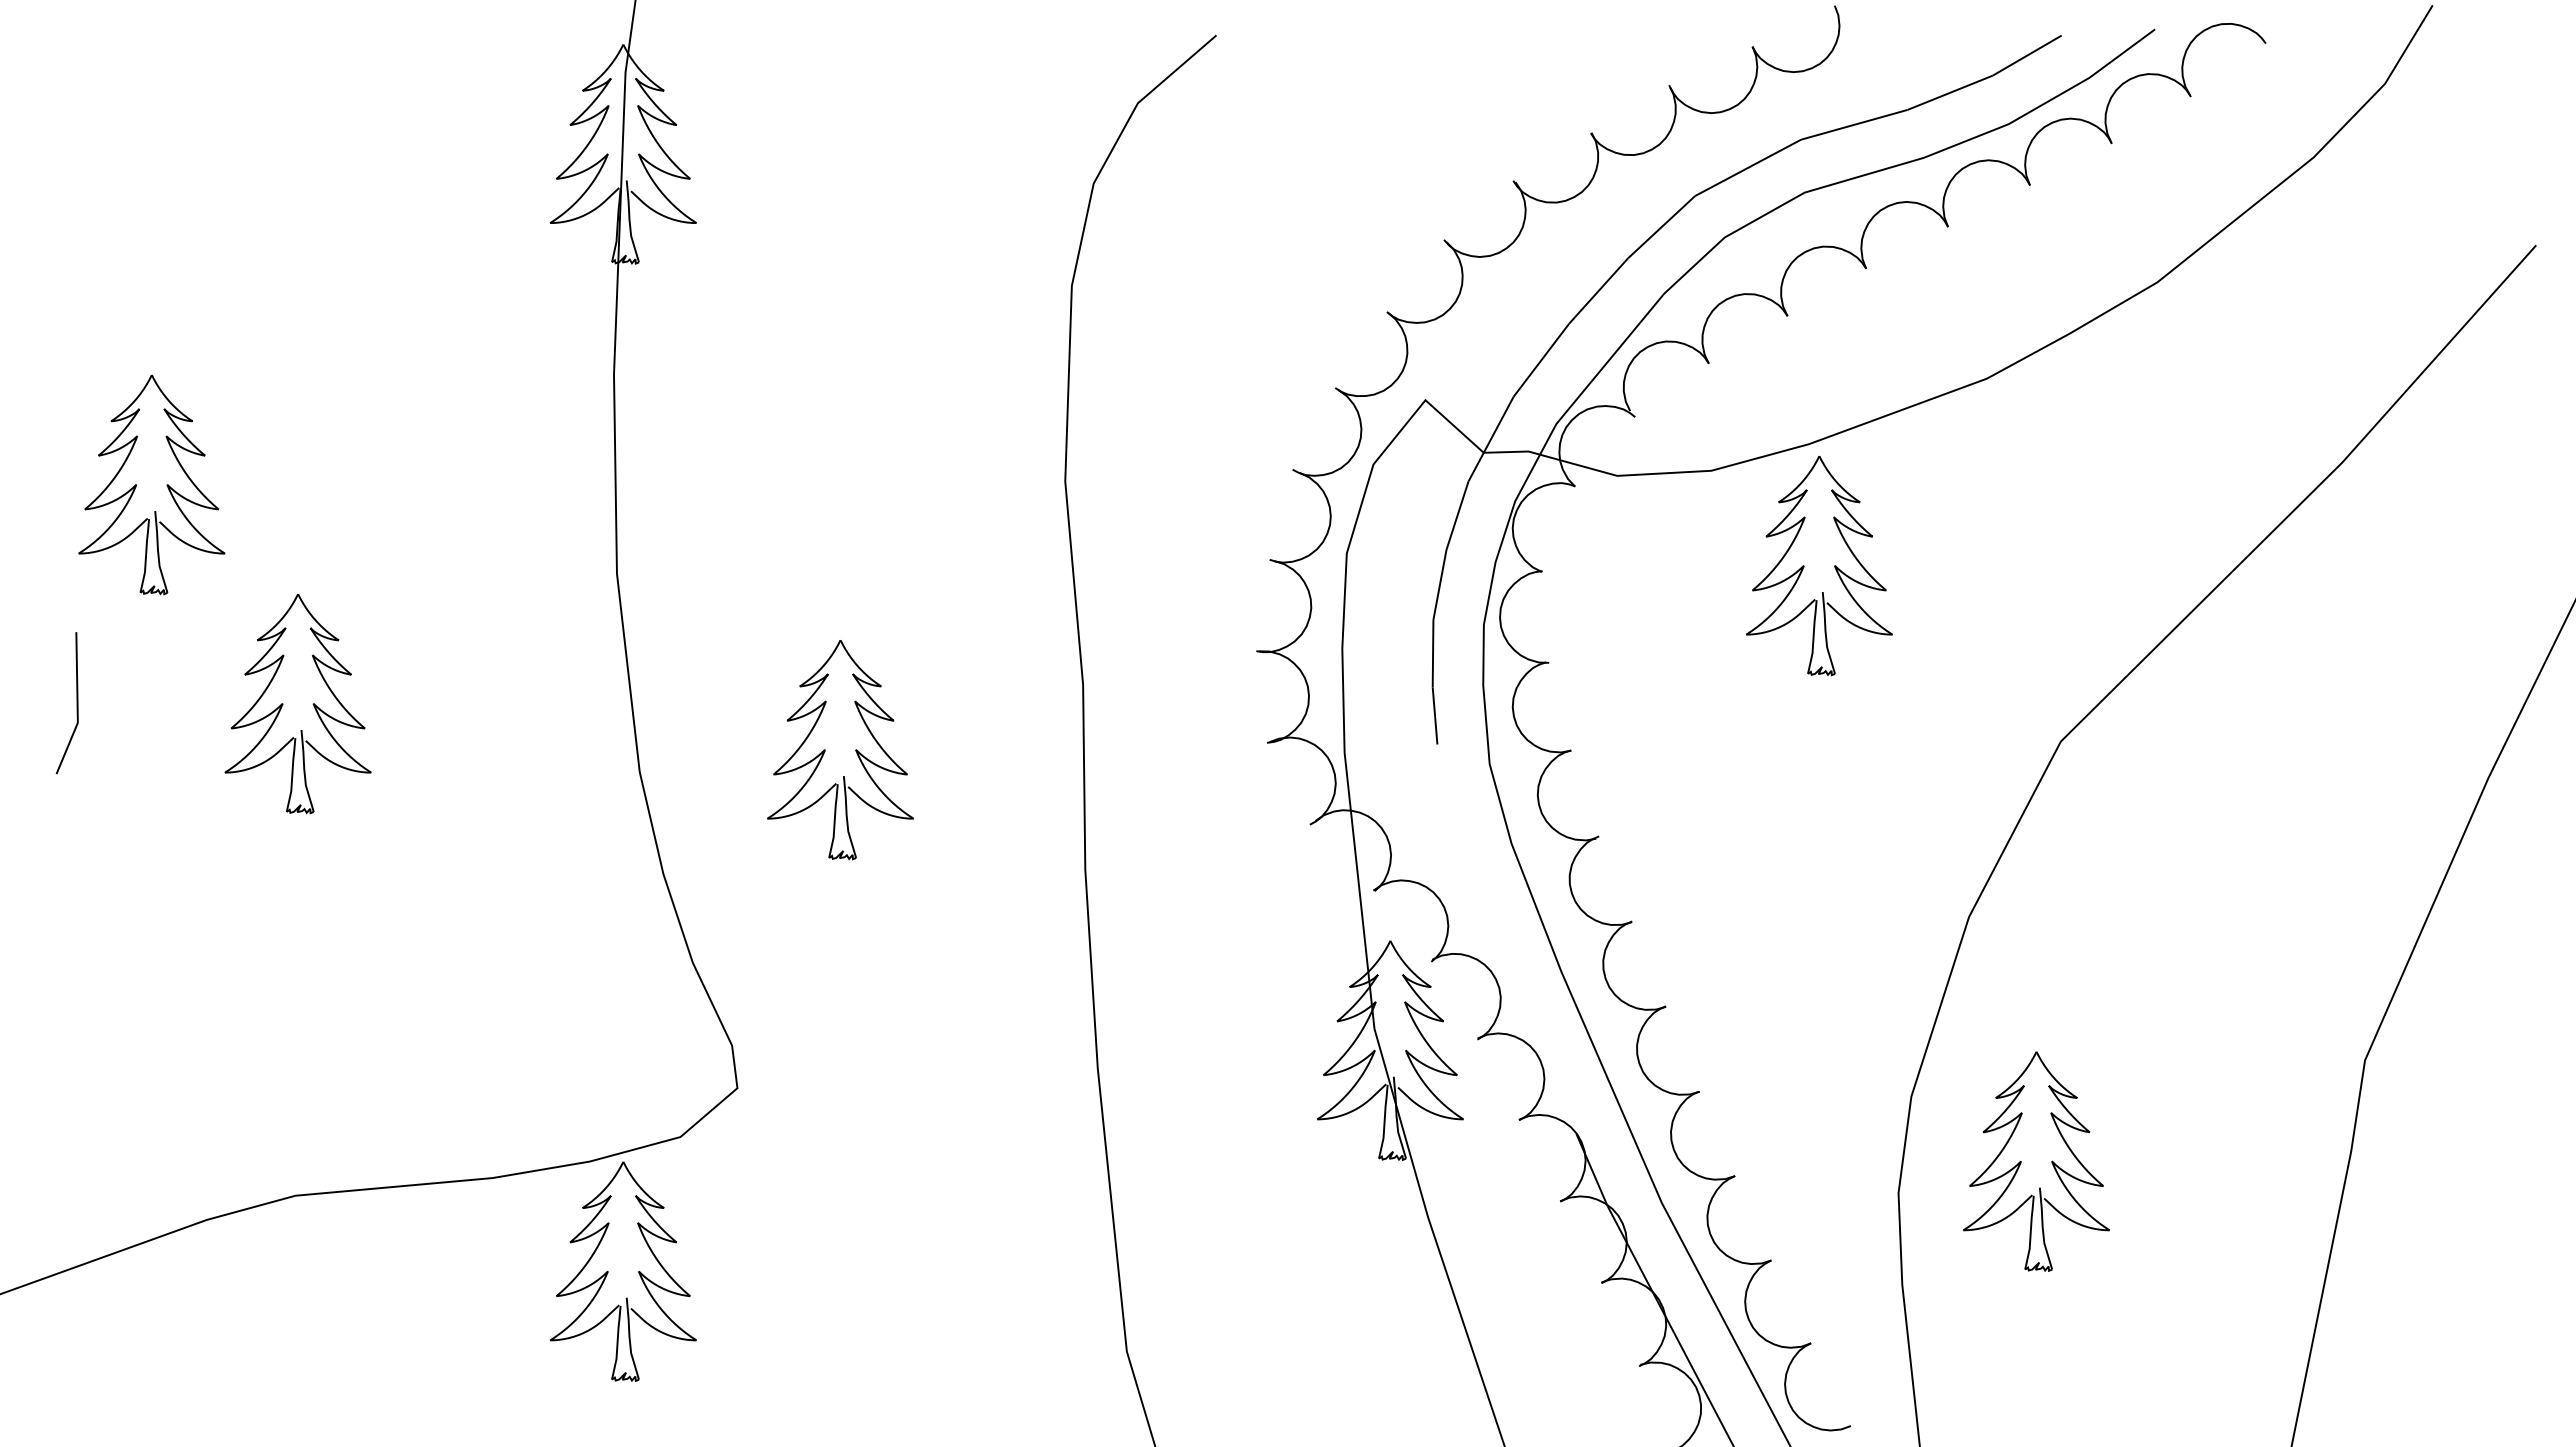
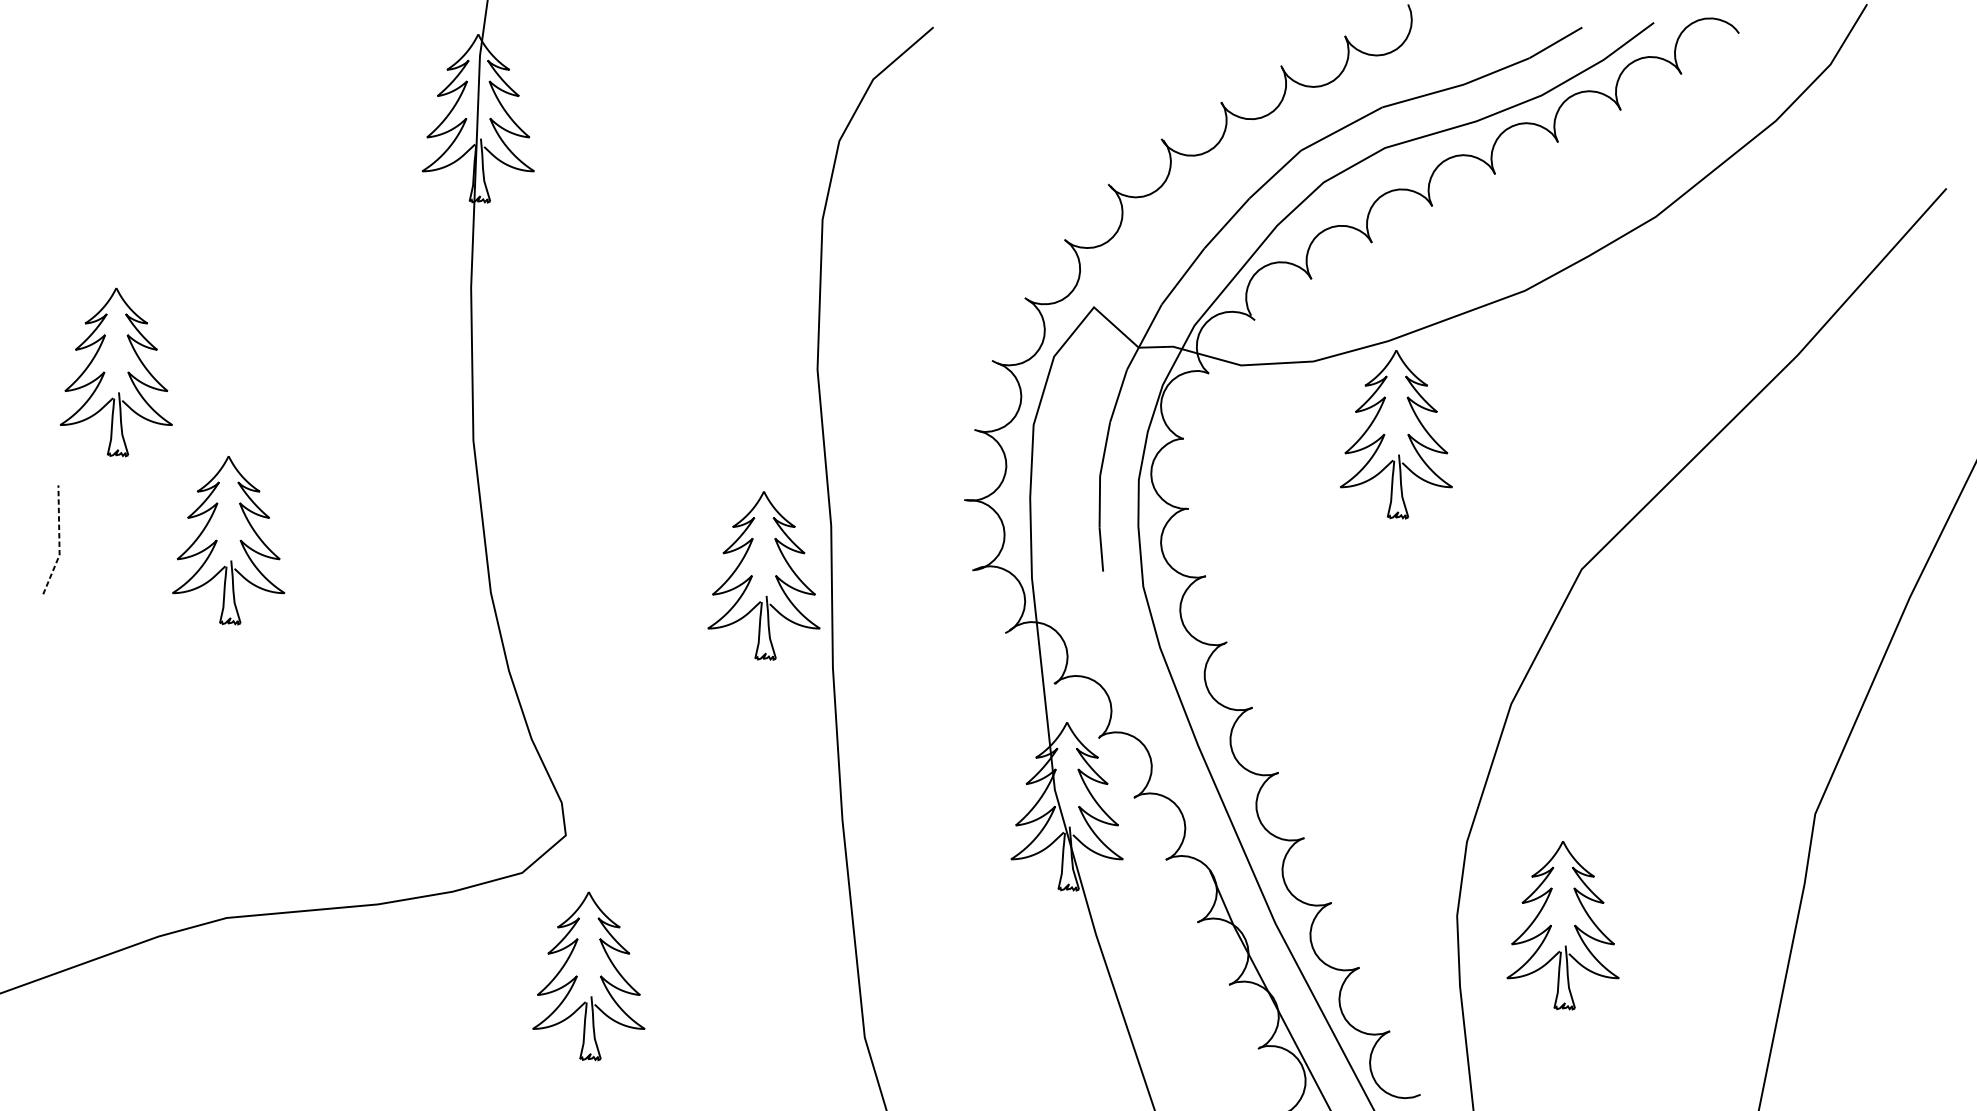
line: (77, 705) -> (59, 541), solid -> dashed
part: (825, 750) -> (752, 576), moved
part: (2021, 1161) -> (1551, 925), moved
part: (608, 1271) -> (577, 976), moved

